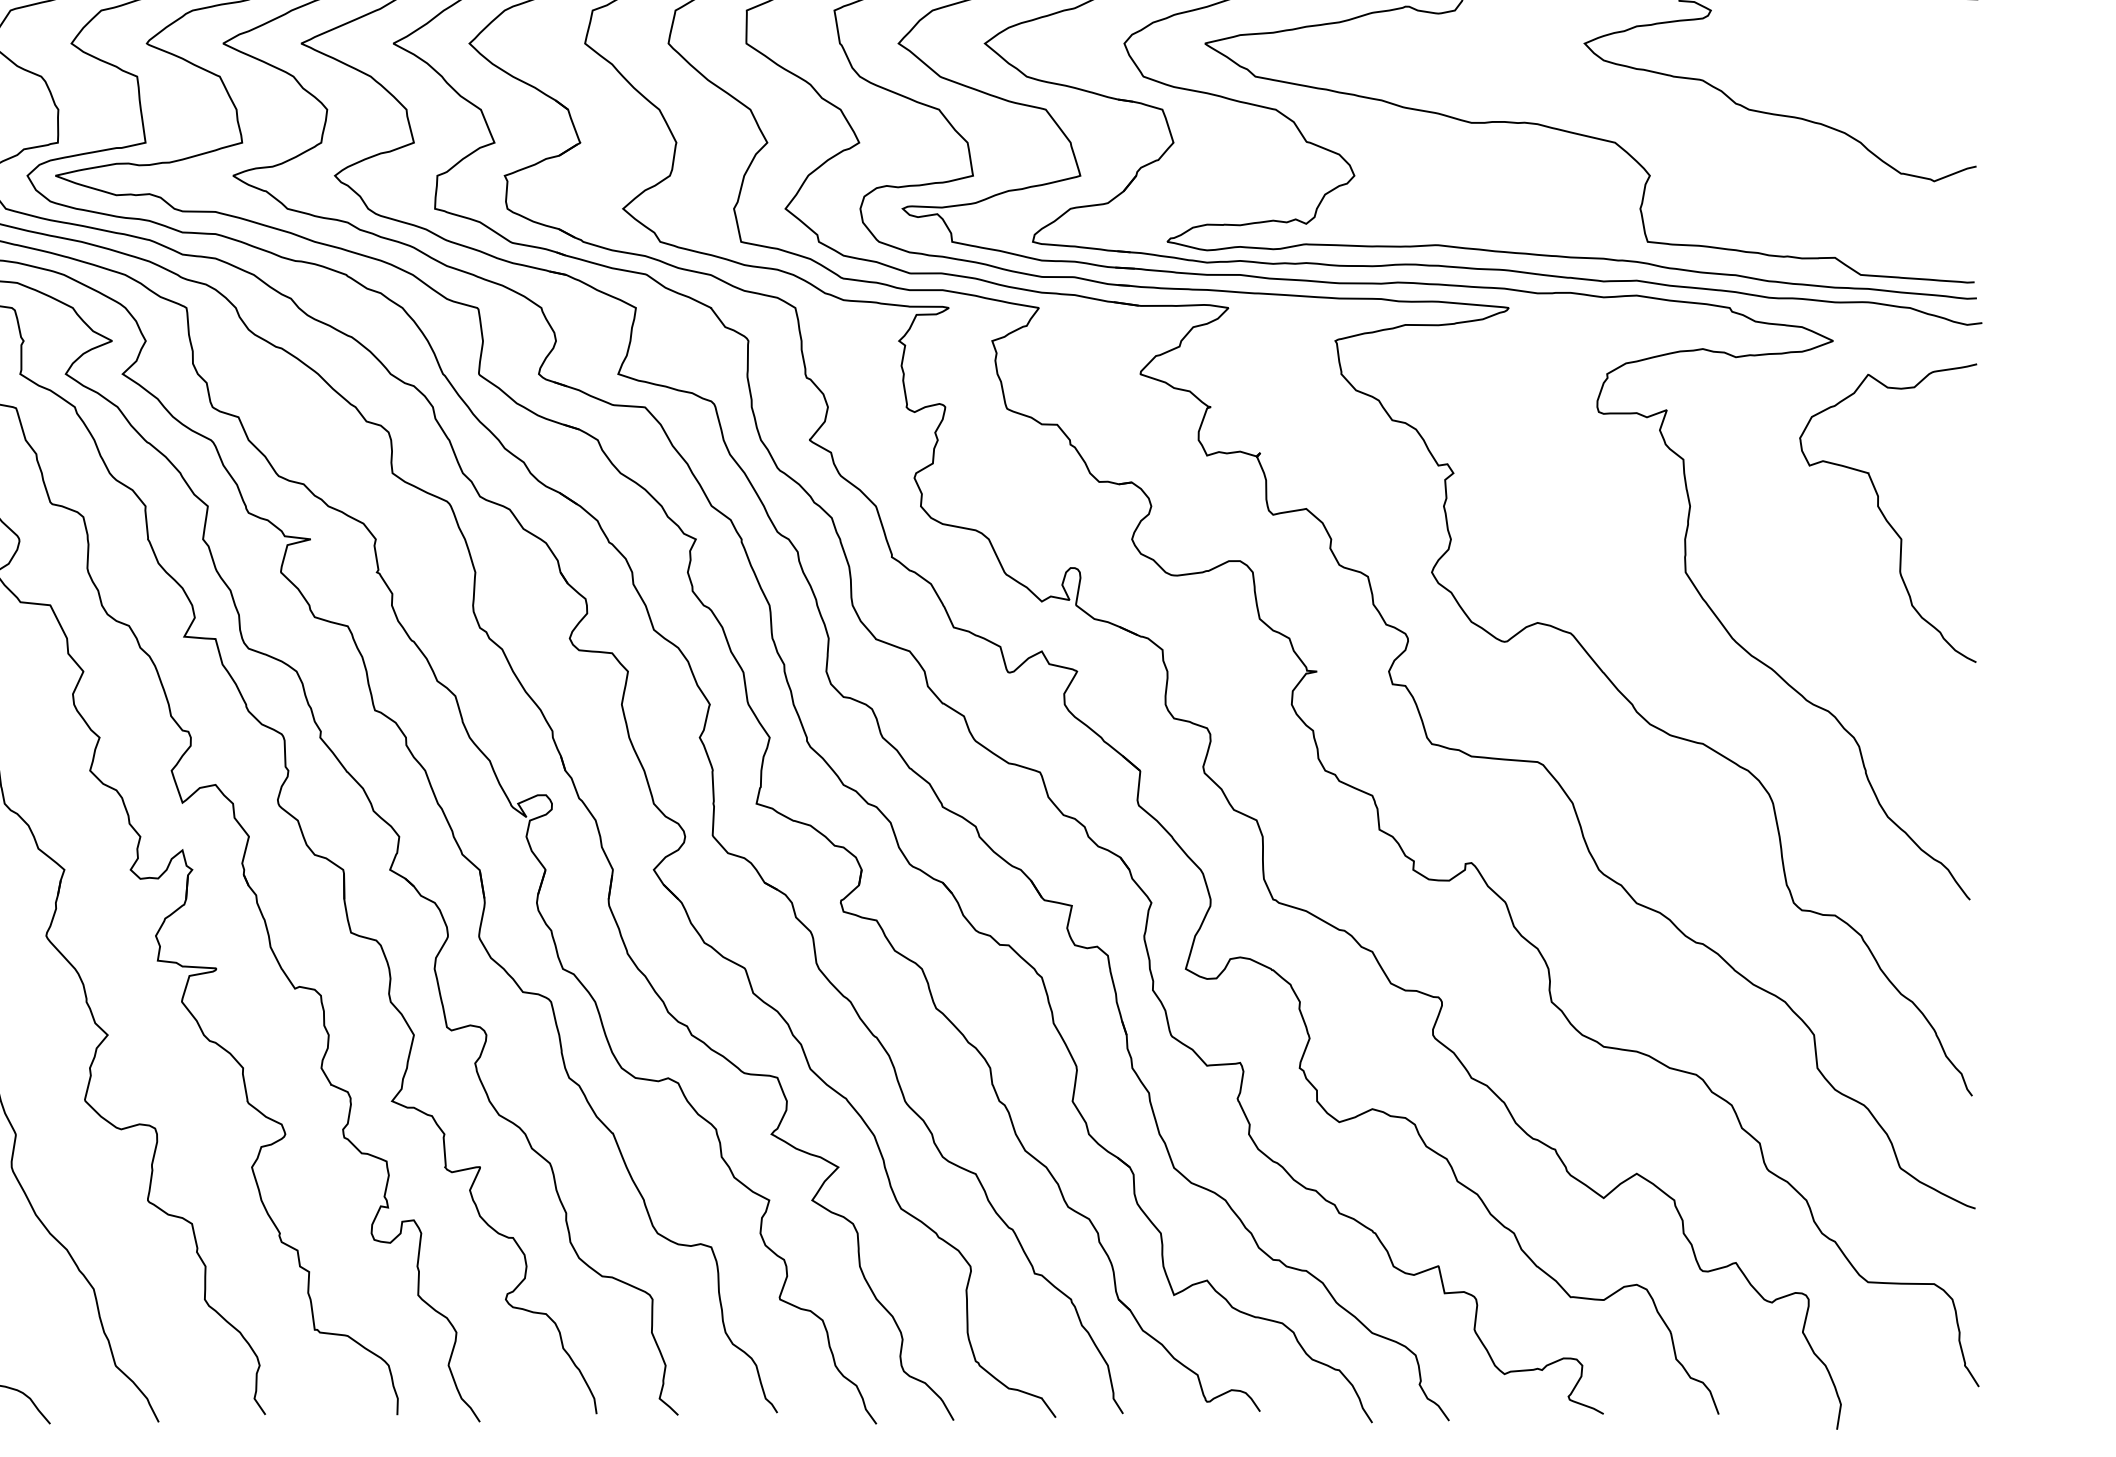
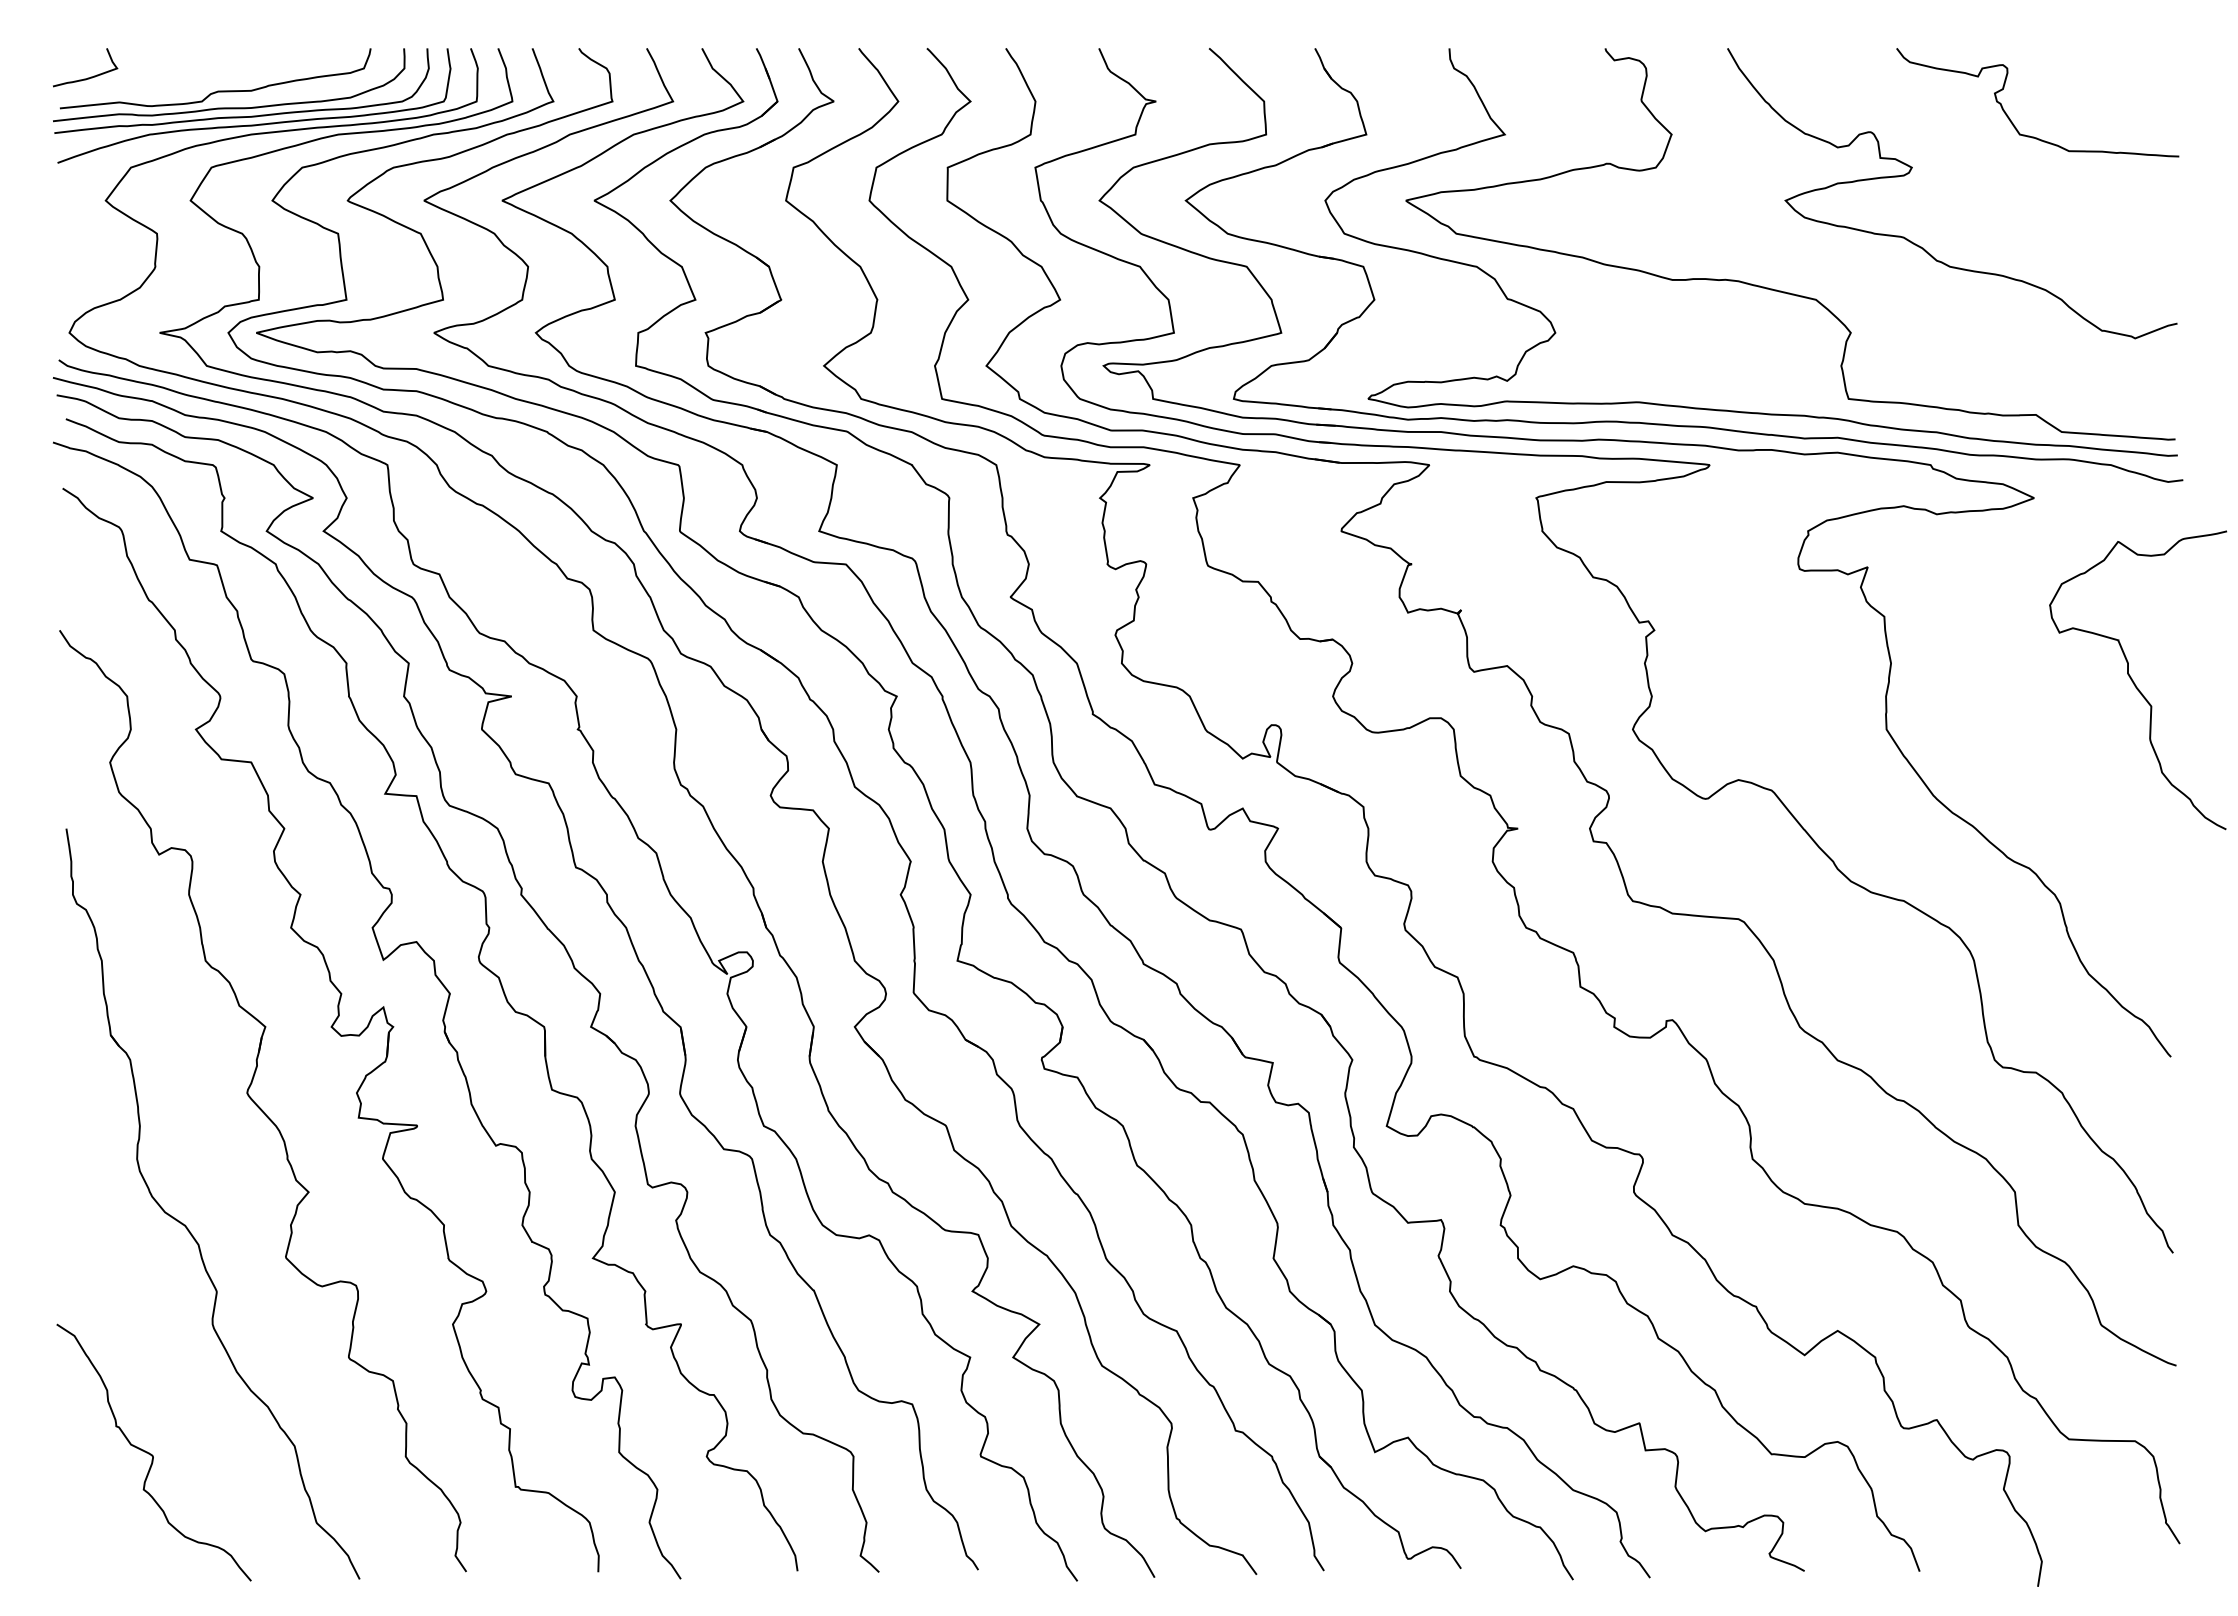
curve: (1884, 515) -> (2134, 682), moved

